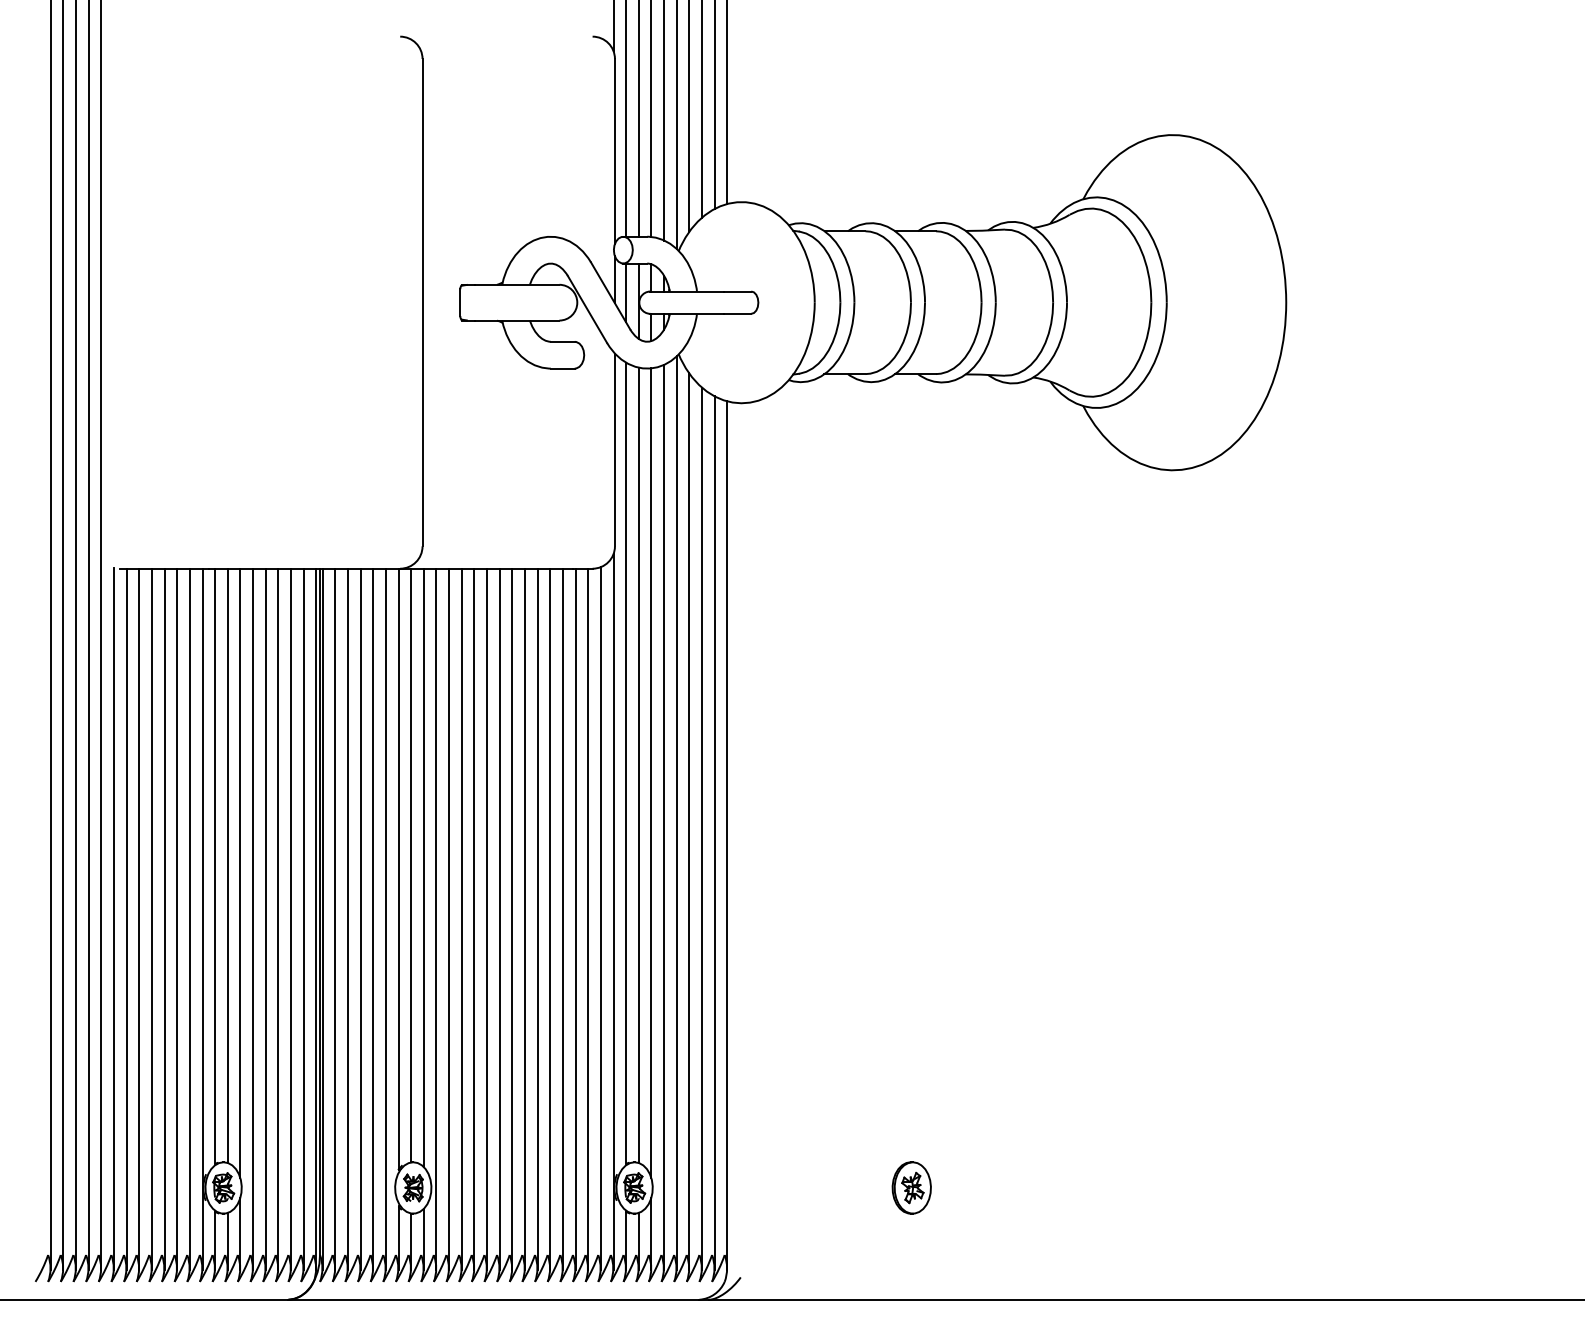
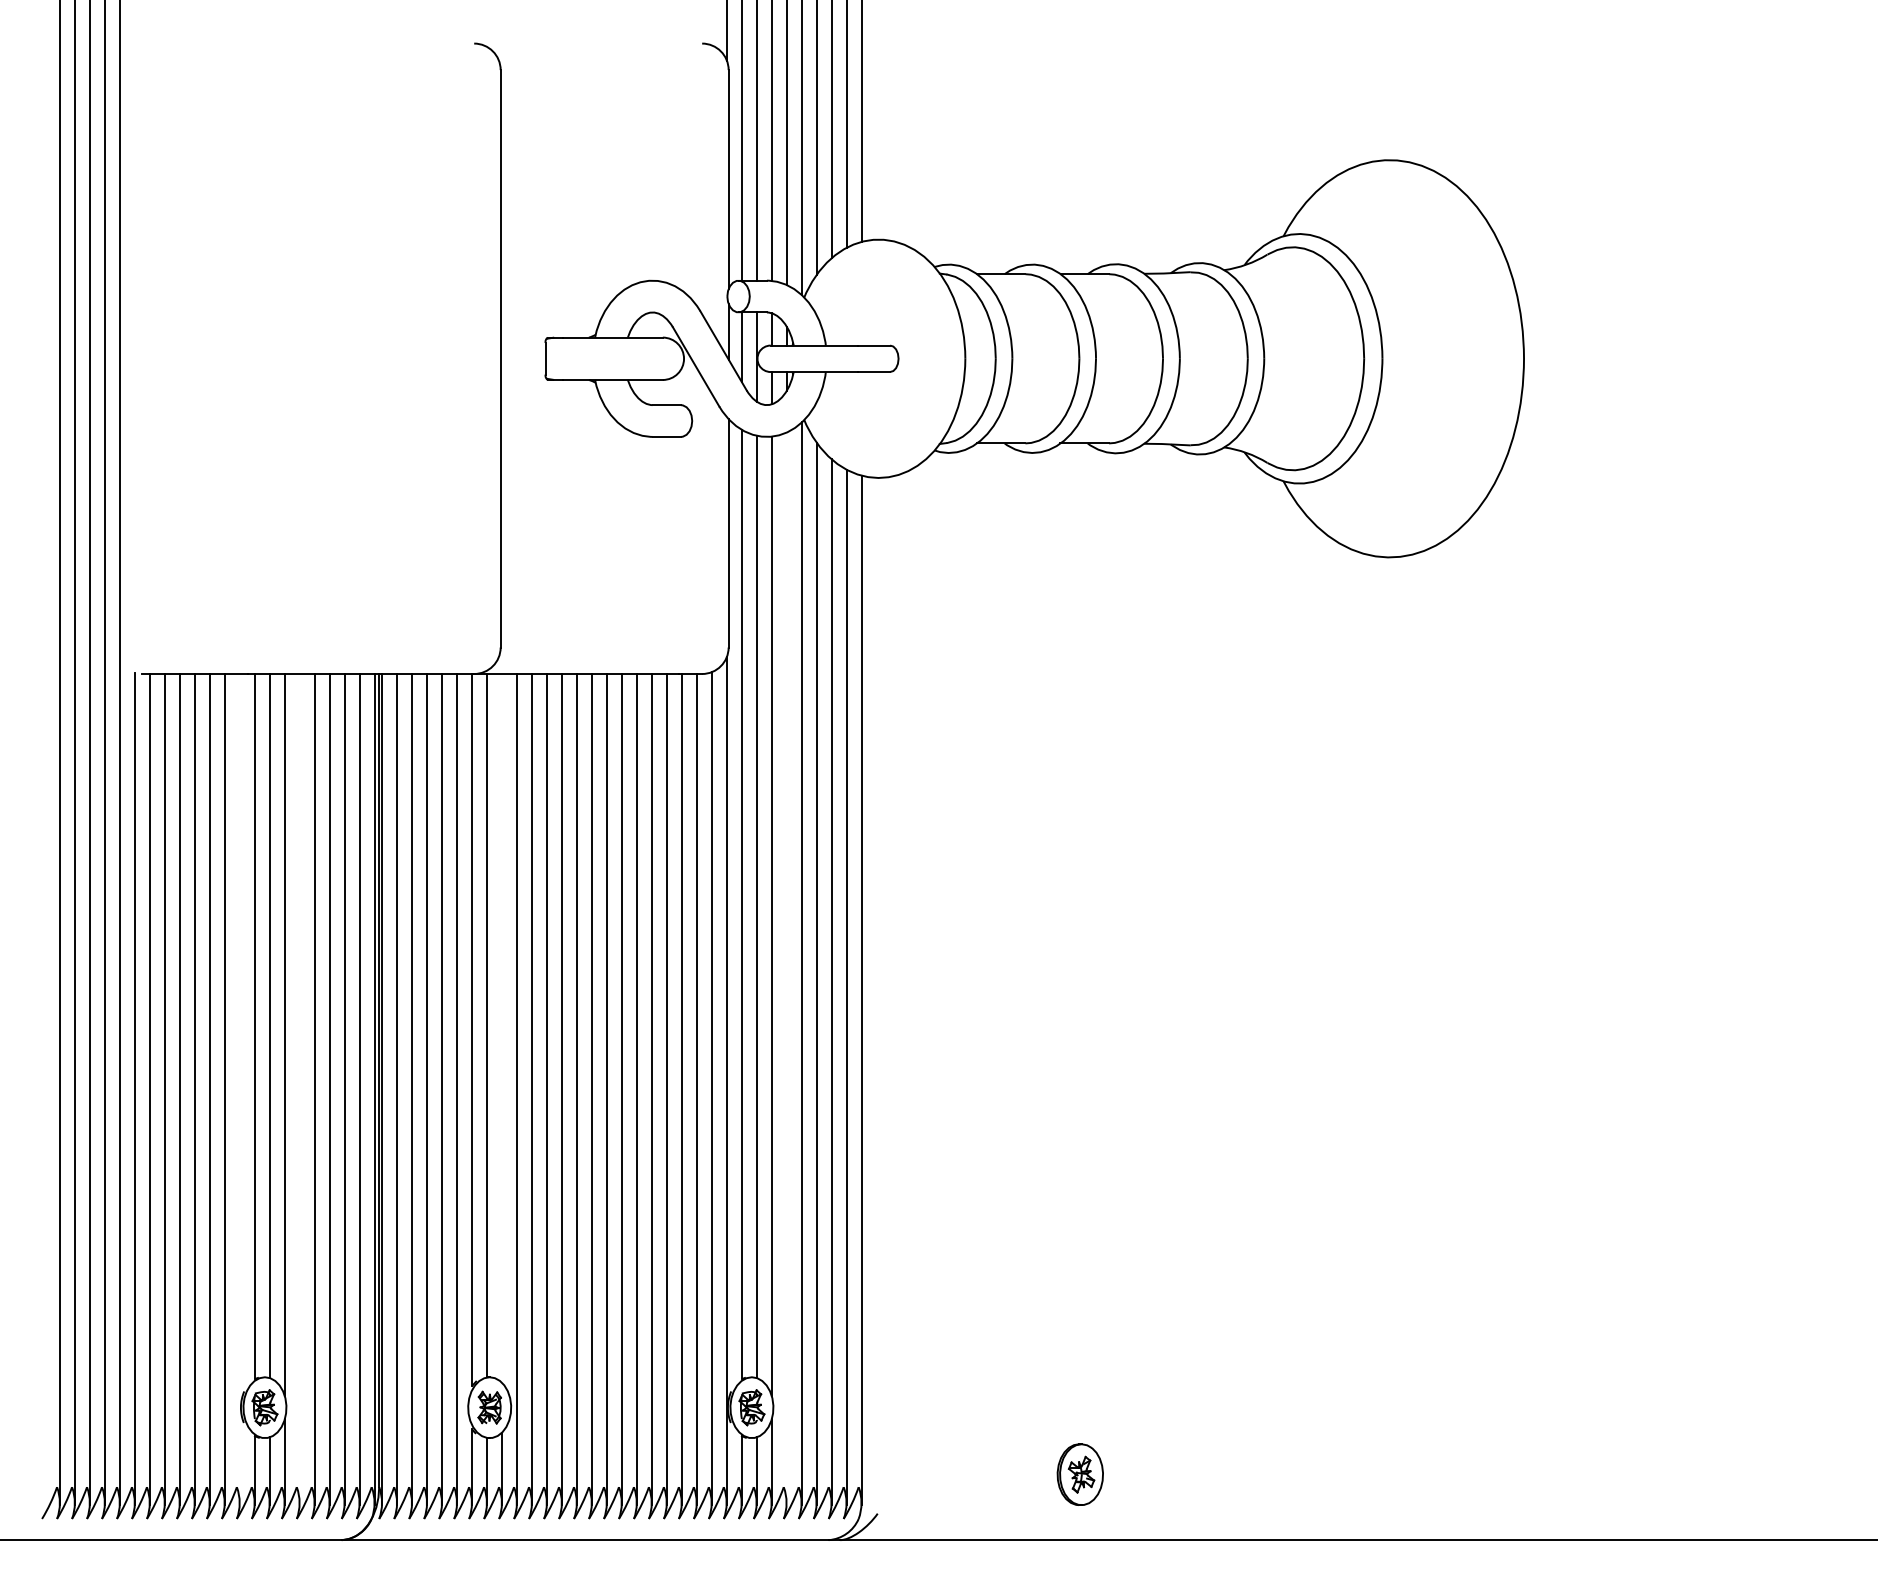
line: (663, 817) -> (786, 968), removed
line: (424, 867) -> (502, 1028), removed
line: (202, 919) -> (239, 1089), removed
line: (252, 919) -> (299, 1089), removed
part: (911, 1187) -> (1079, 1474), moved

